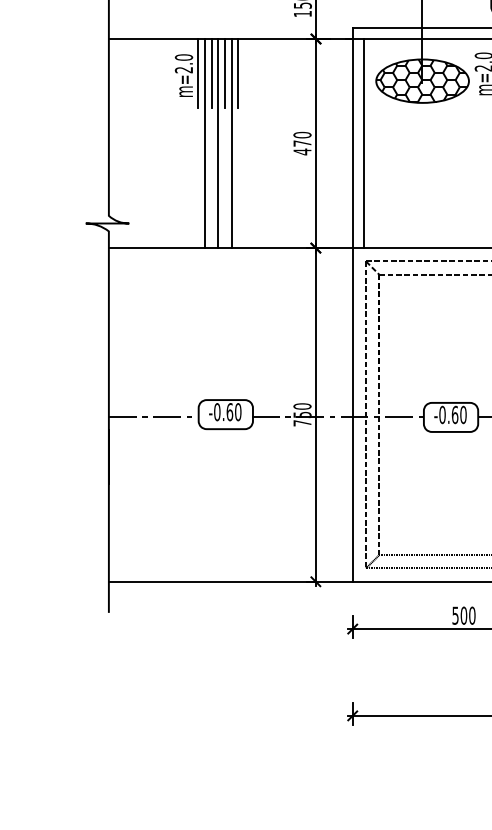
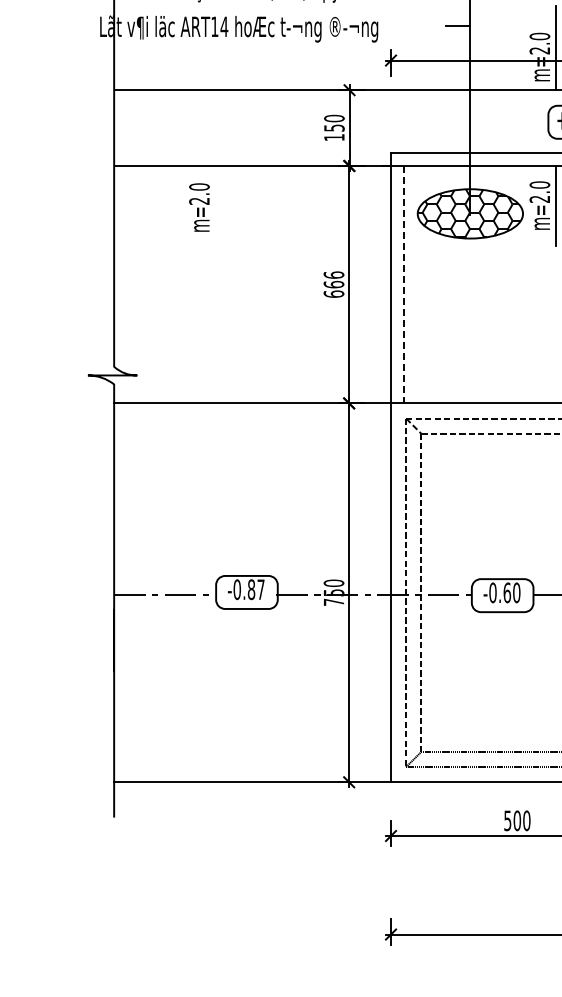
line: (198, 72) -> (215, 204), removed
line: (211, 72) -> (230, 204), removed
line: (224, 72) -> (245, 204), removed
line: (238, 72) -> (261, 204), removed
line: (205, 143) -> (223, 284), removed
line: (218, 143) -> (238, 284), removed
line: (231, 143) -> (253, 284), removed
text: (302, 143) -> (333, 284), 470 -> 666
line: (364, 143) -> (404, 284), solid -> dashed
text: (233, 412) -> (255, 589), -0.60 -> -0.87

